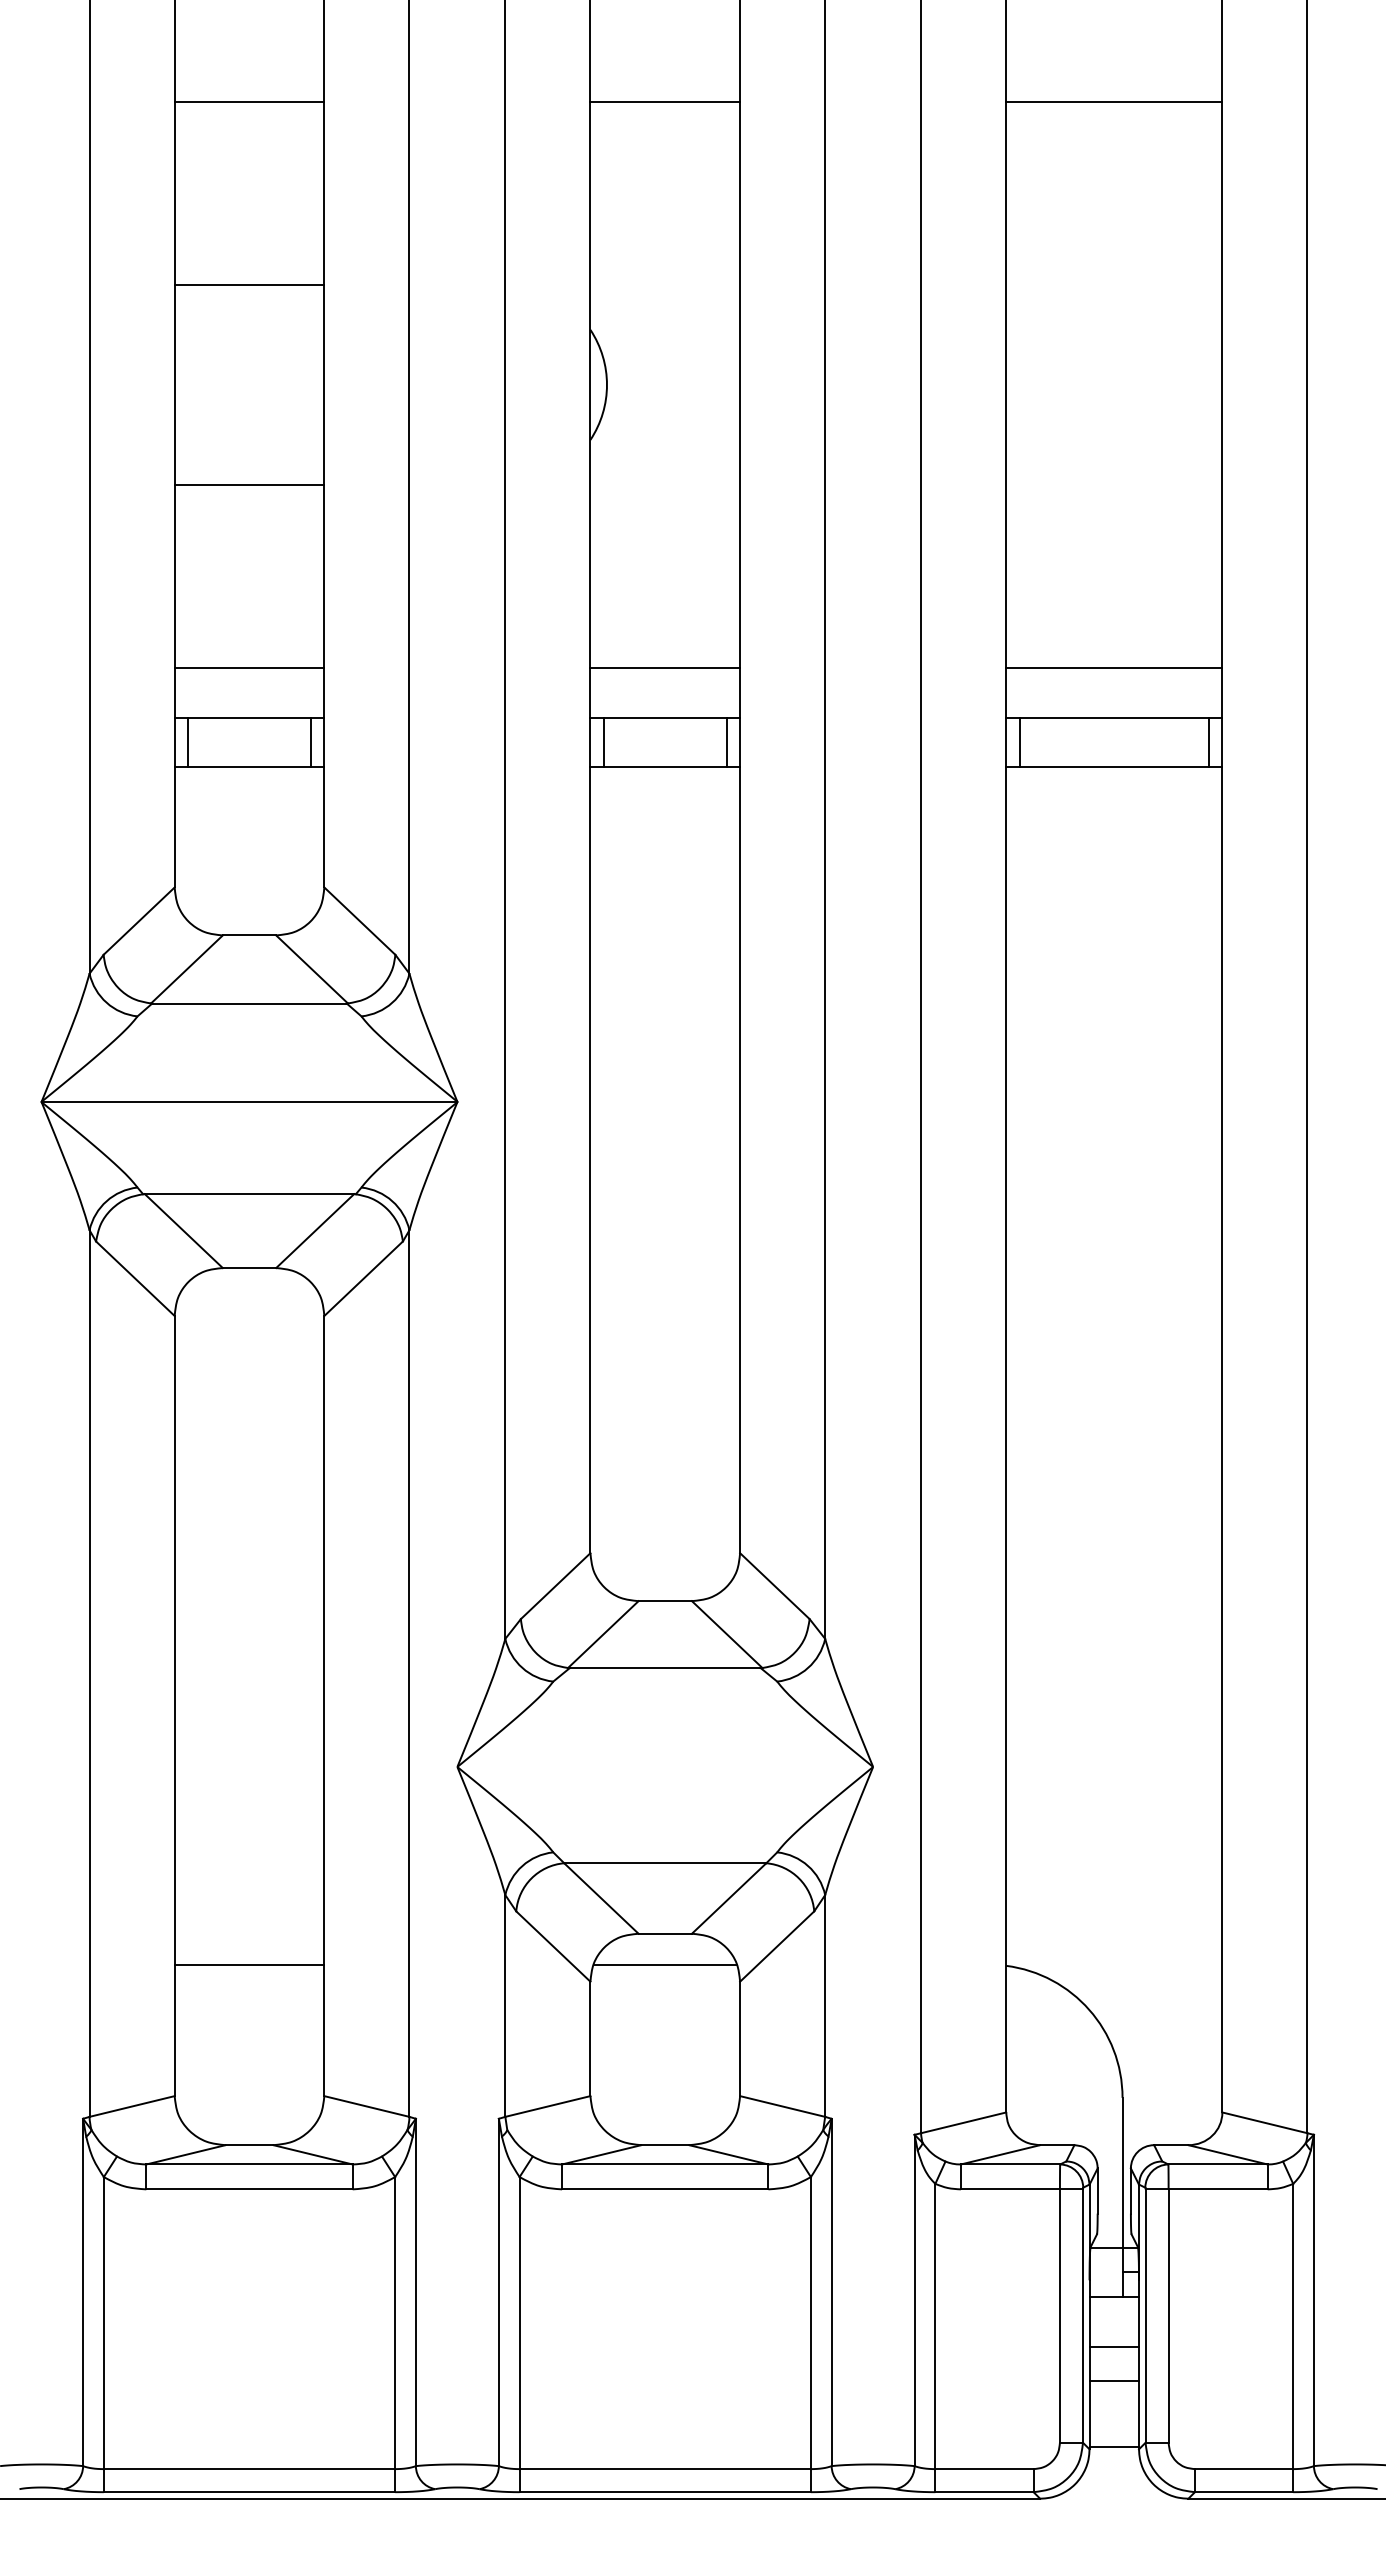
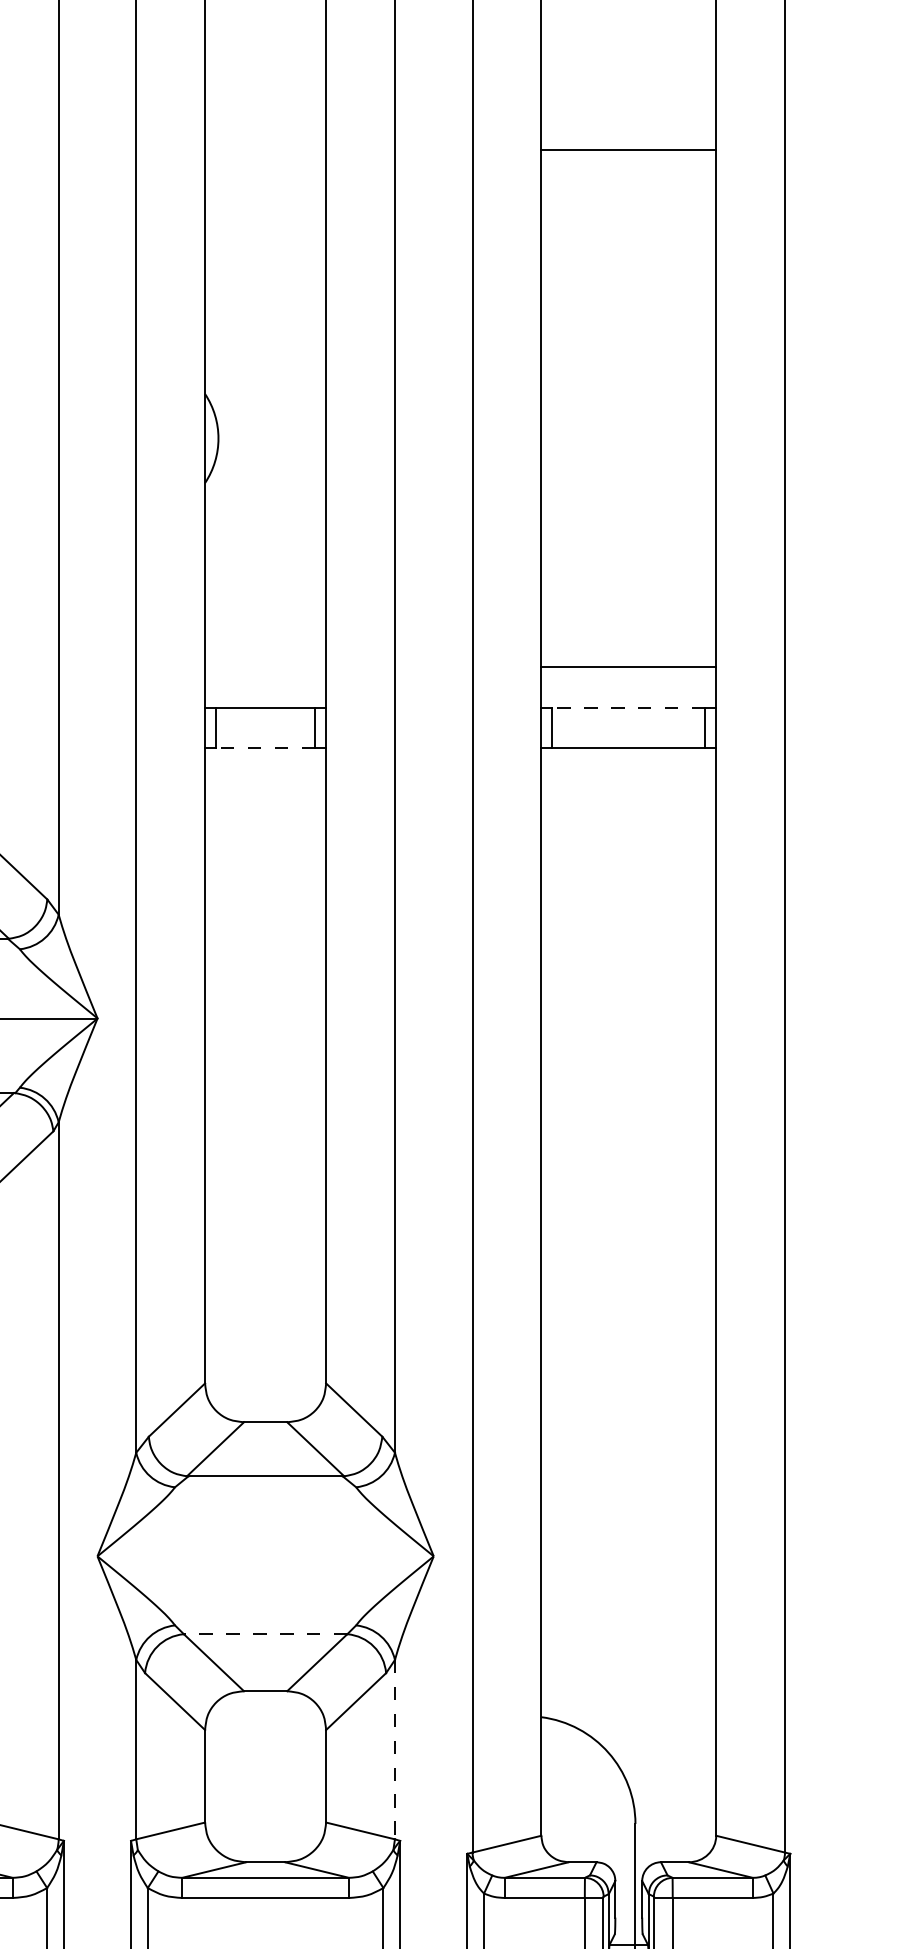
line: (665, 102) -> (265, 210), removed
line: (1114, 102) -> (628, 150), moved
line: (665, 667) -> (265, 667), removed
line: (1114, 717) -> (628, 707), solid -> dashed
line: (664, 767) -> (264, 747), solid -> dashed
line: (664, 1863) -> (264, 1634), solid -> dashed
line: (664, 1964) -> (264, 1716), removed
line: (825, 2005) -> (395, 1749), solid -> dashed

